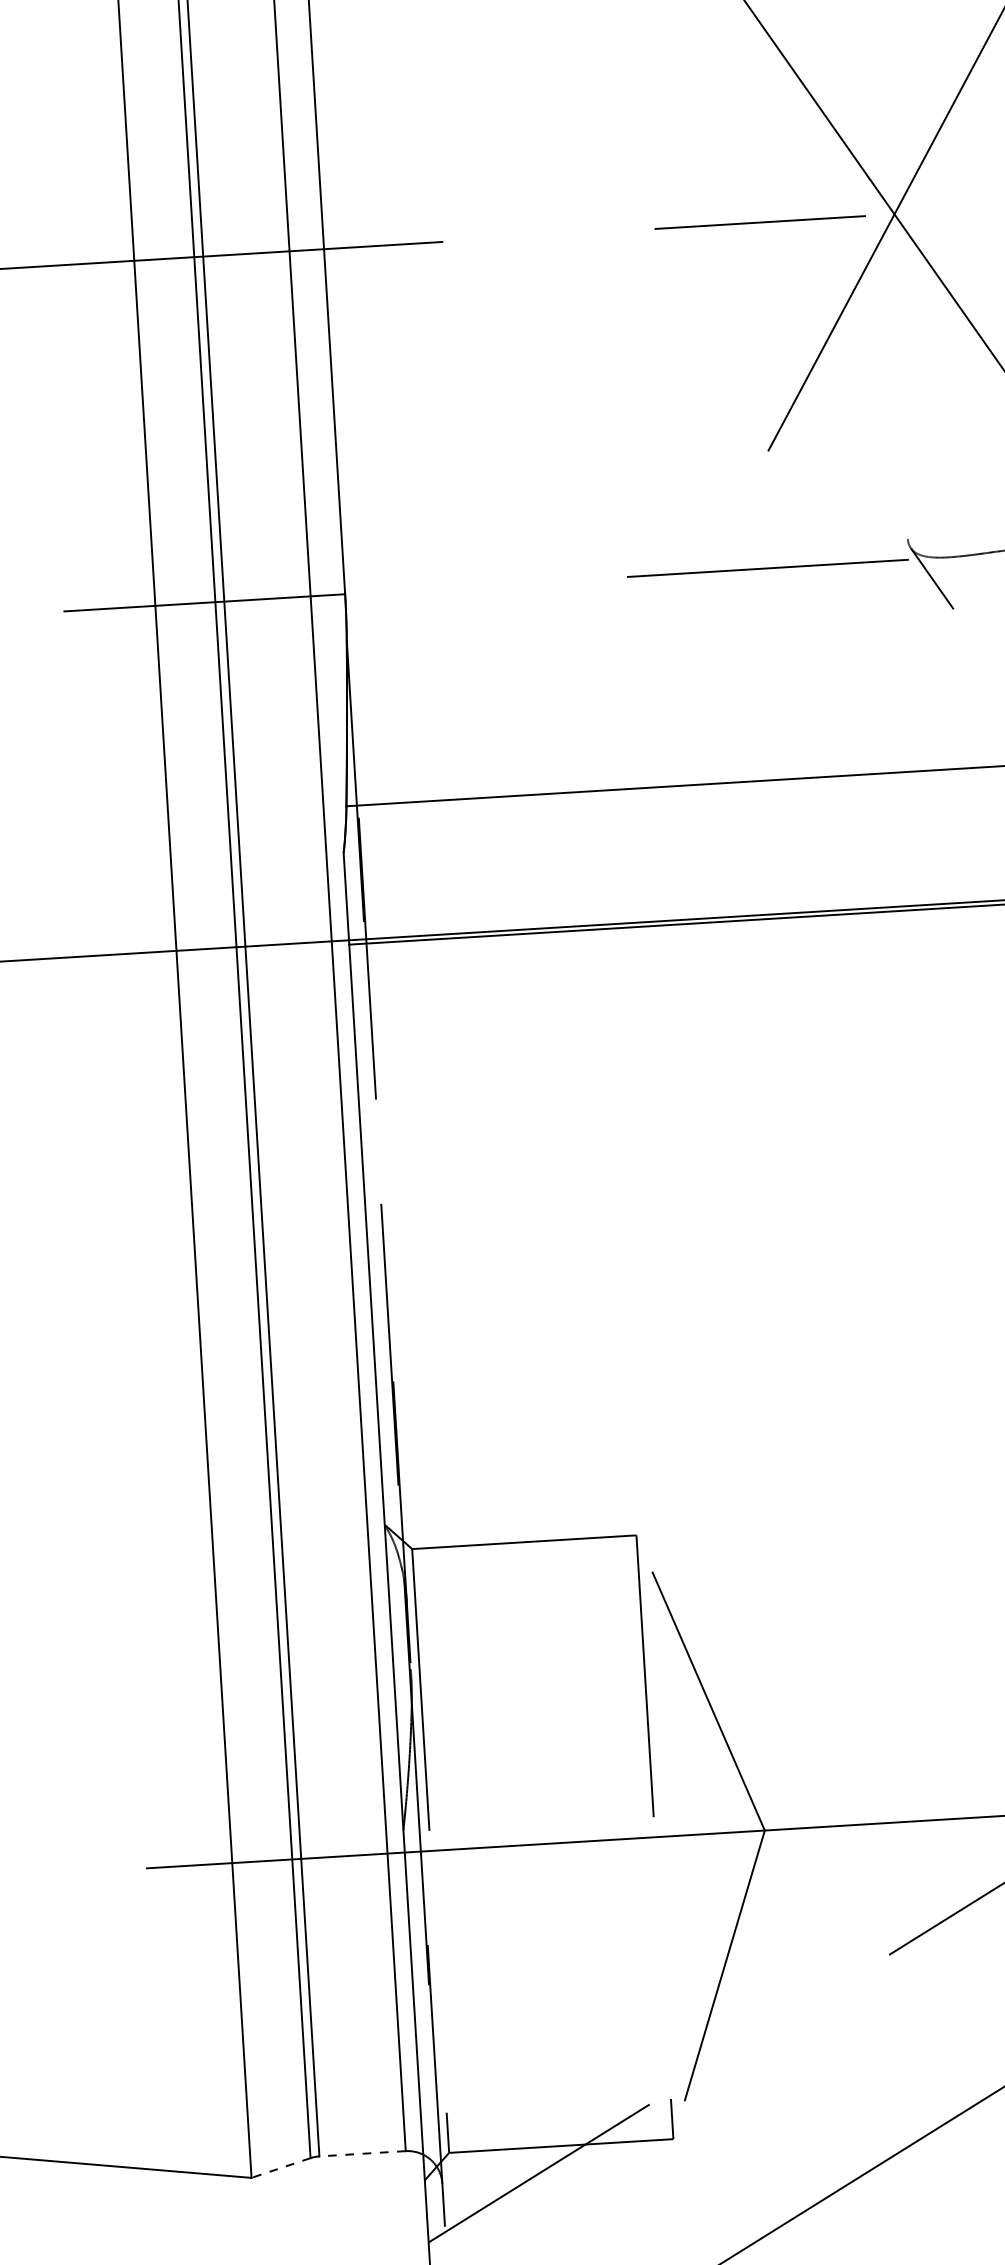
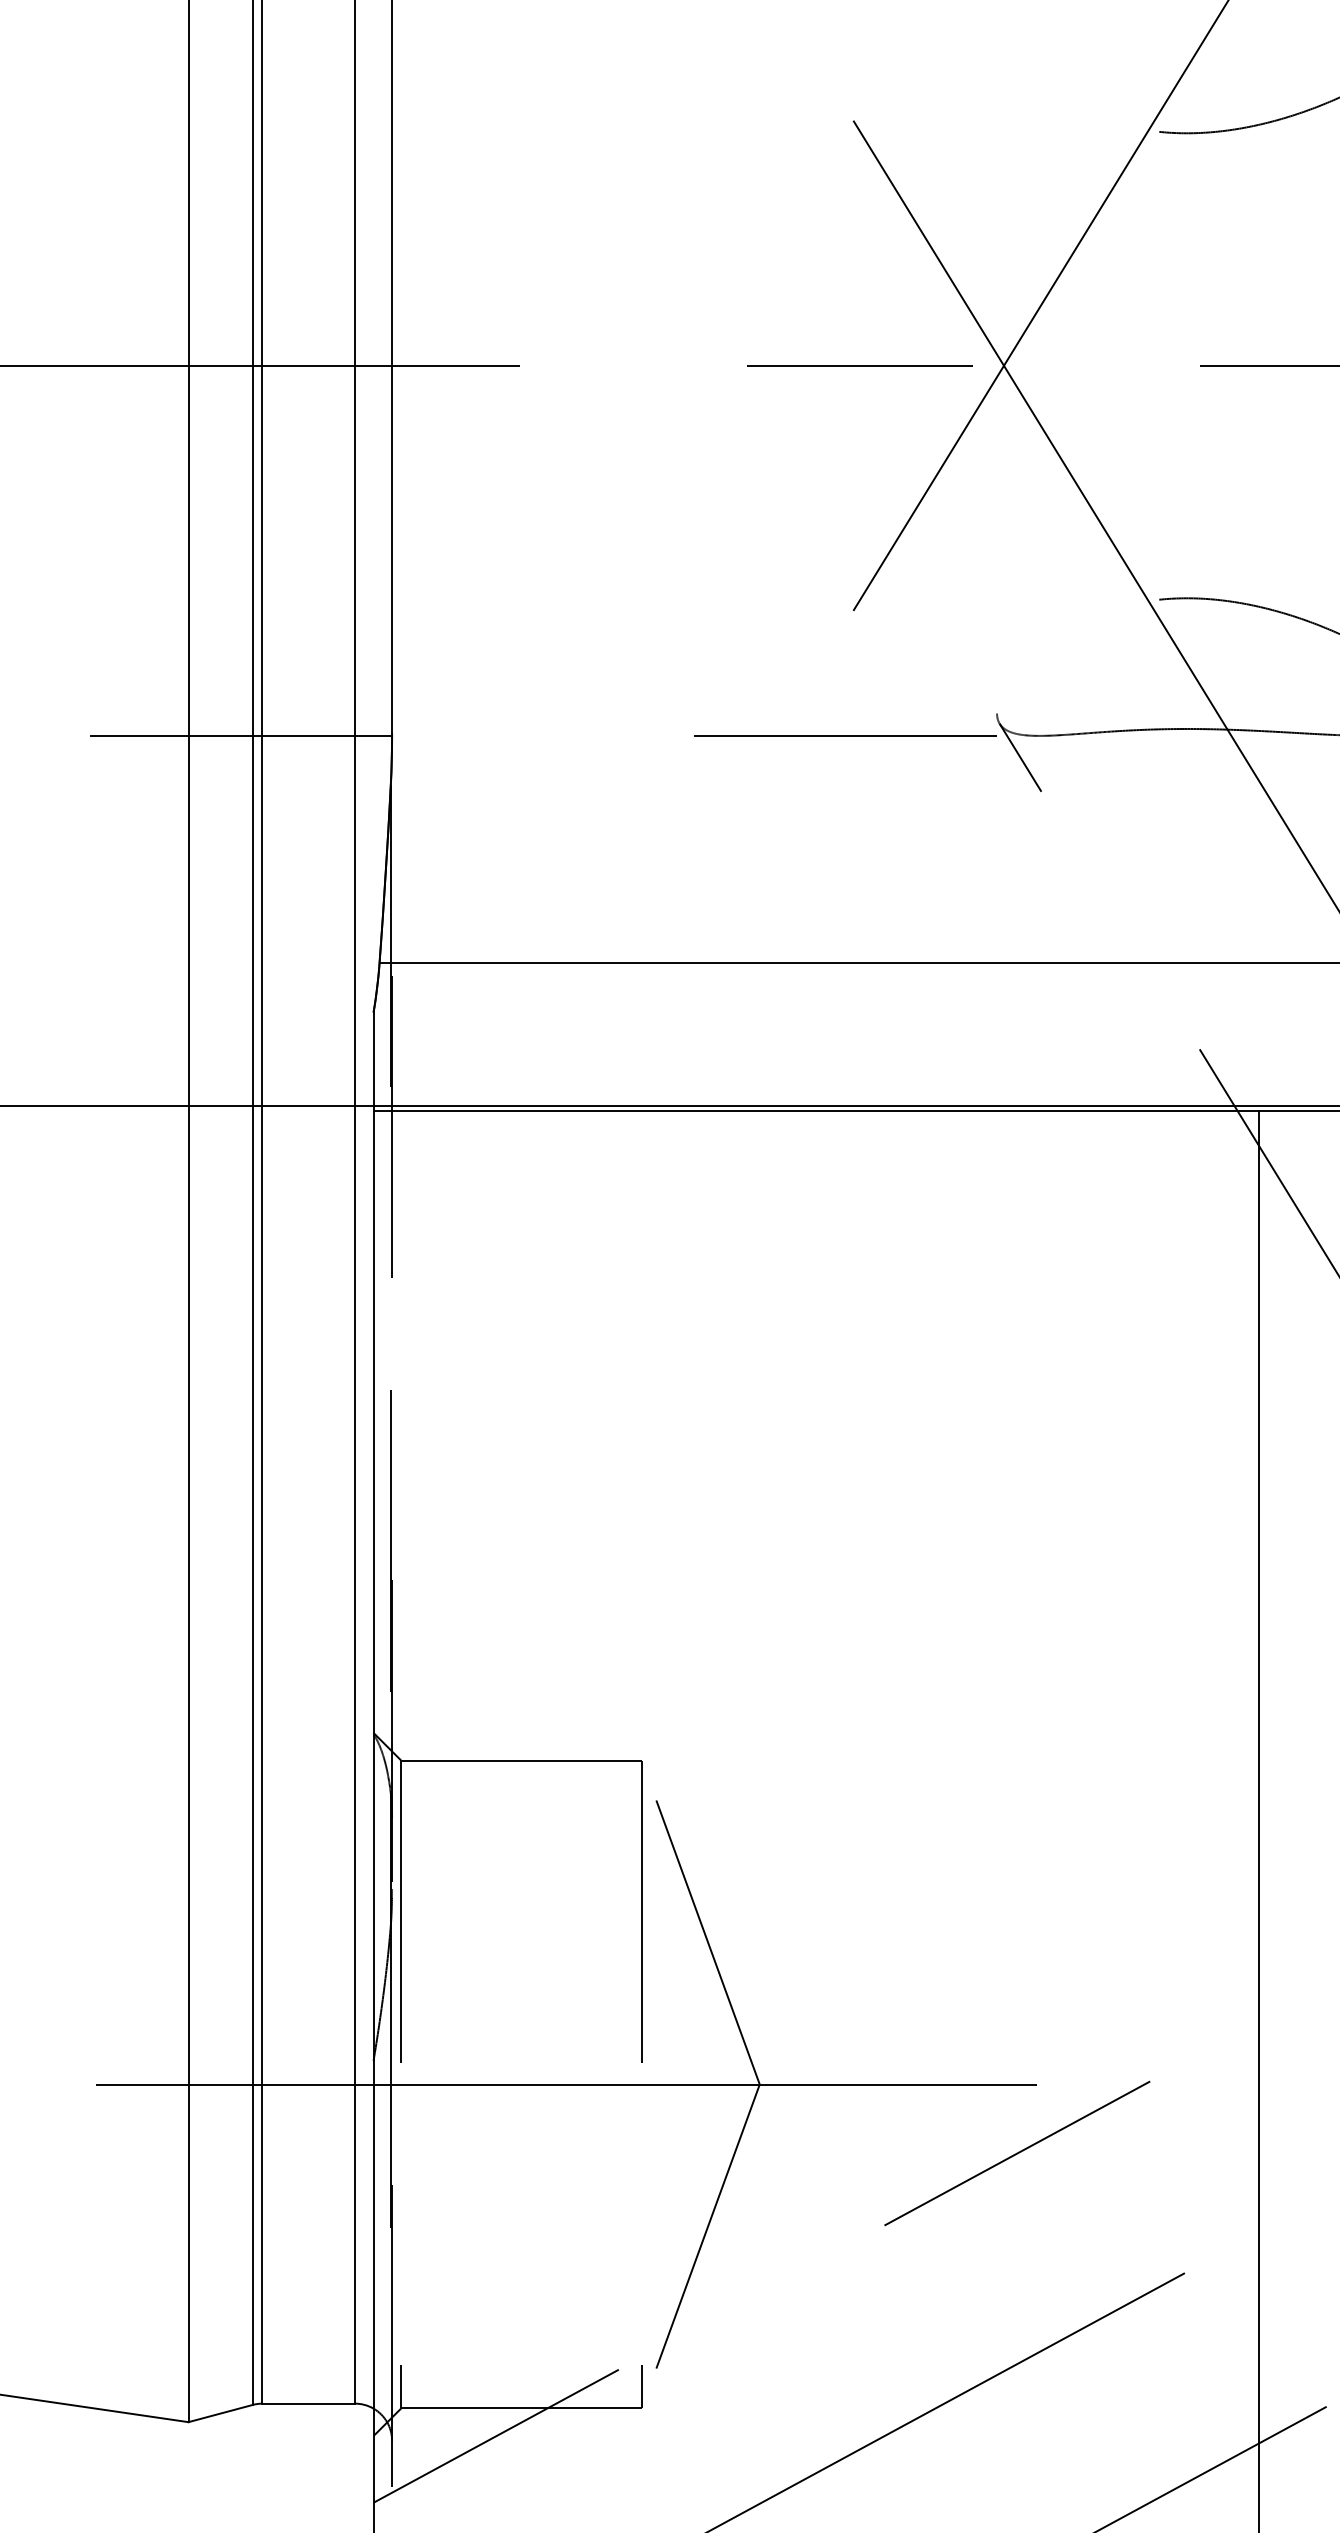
line: (362, 2153) -> (308, 2403), dashed -> solid
line: (280, 2167) -> (220, 2413), dashed -> solid

